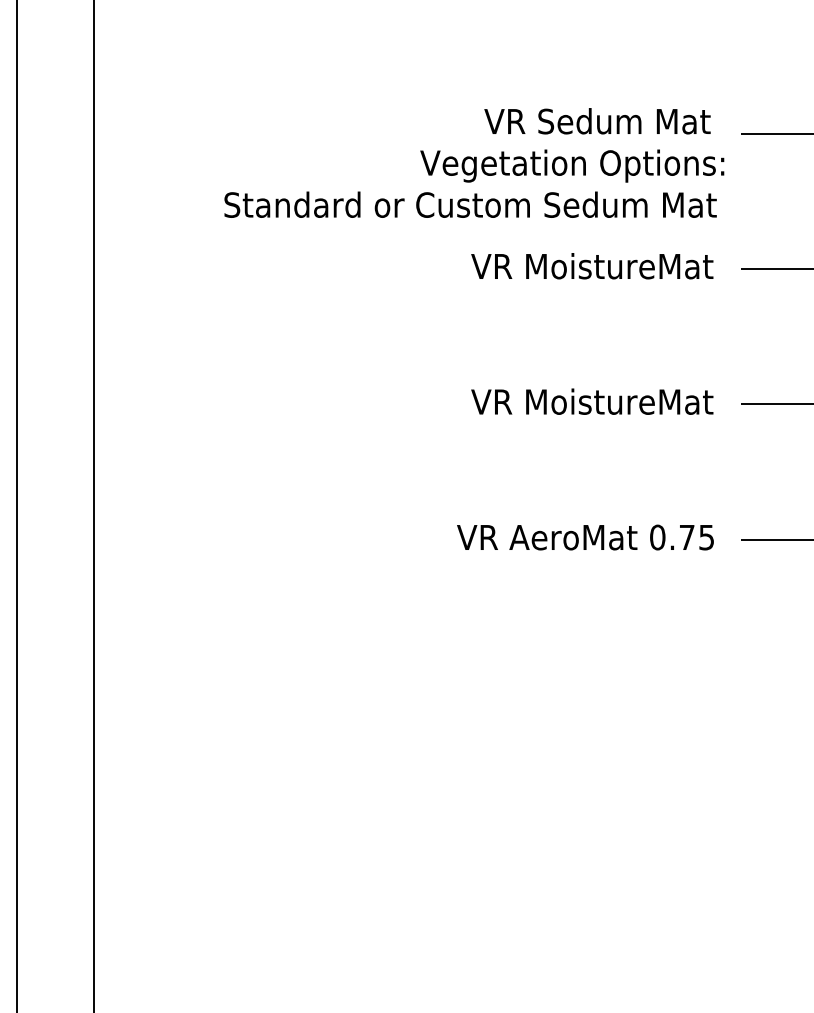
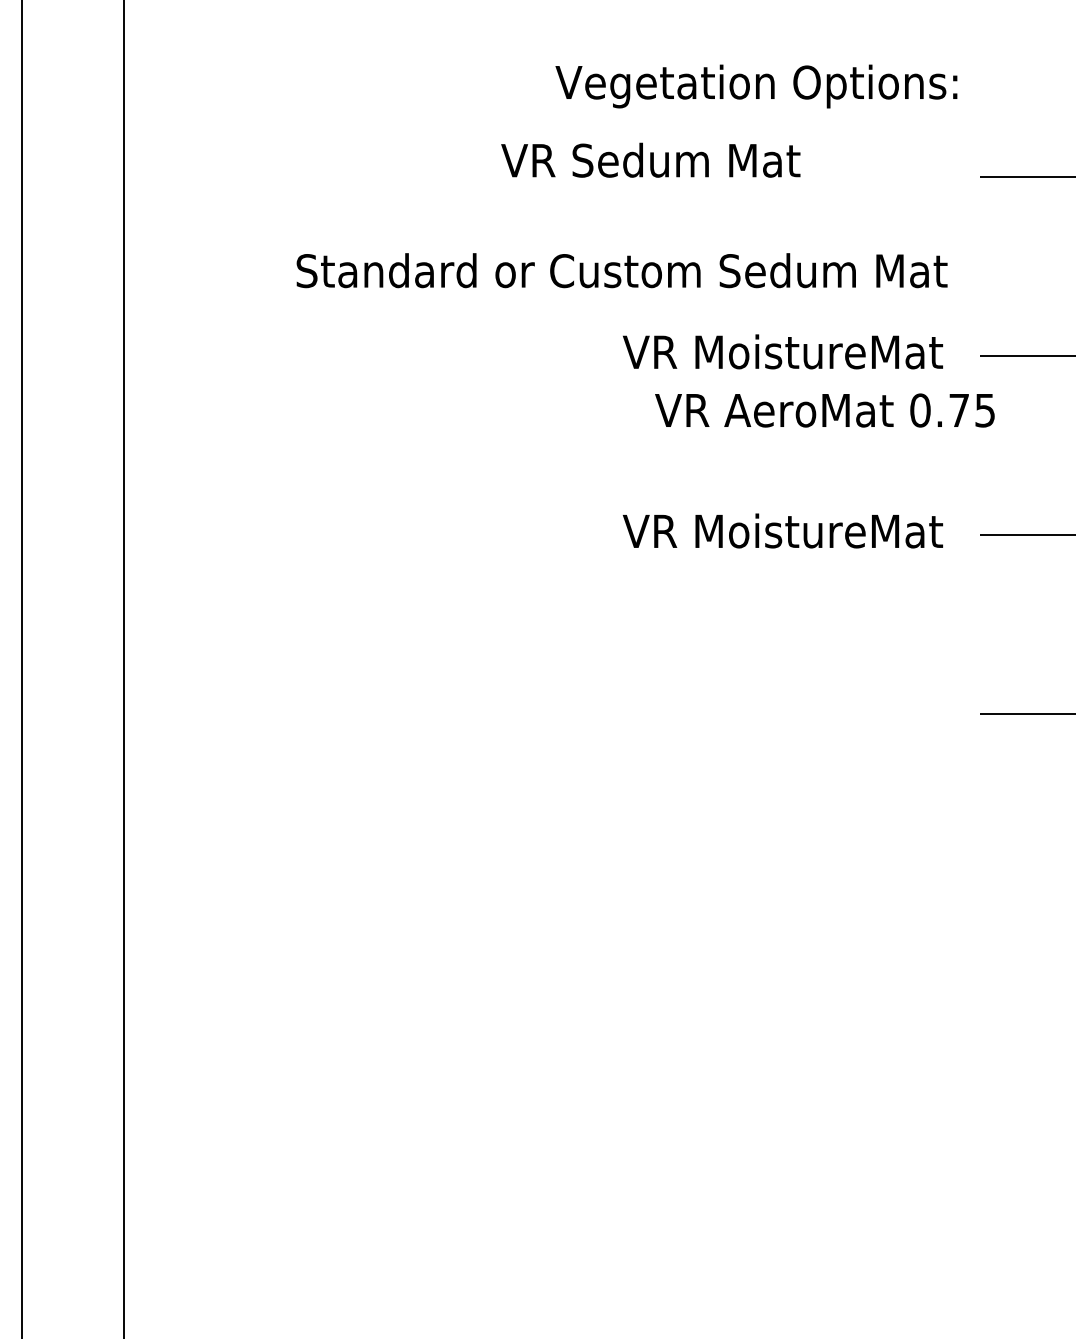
text: (597, 120) -> (650, 159), moved
text: (572, 166) -> (756, 86), moved
text: (585, 537) -> (824, 410), moved

